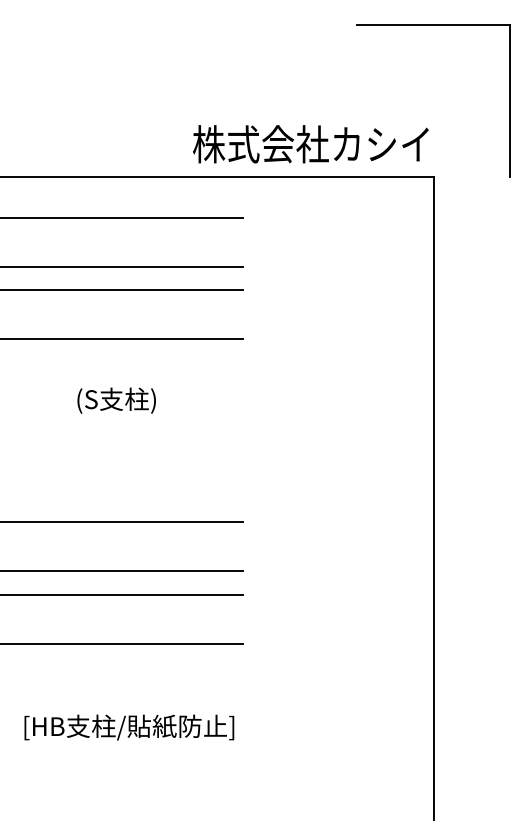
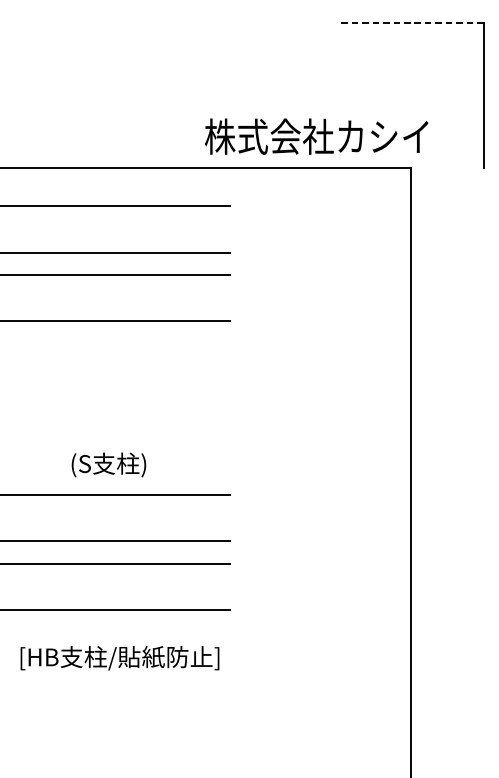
line: (433, 24) -> (411, 23), solid -> dashed
text: (310, 144) -> (316, 136), moved
text: (116, 400) -> (108, 464), moved
text: (129, 727) -> (120, 658), moved

